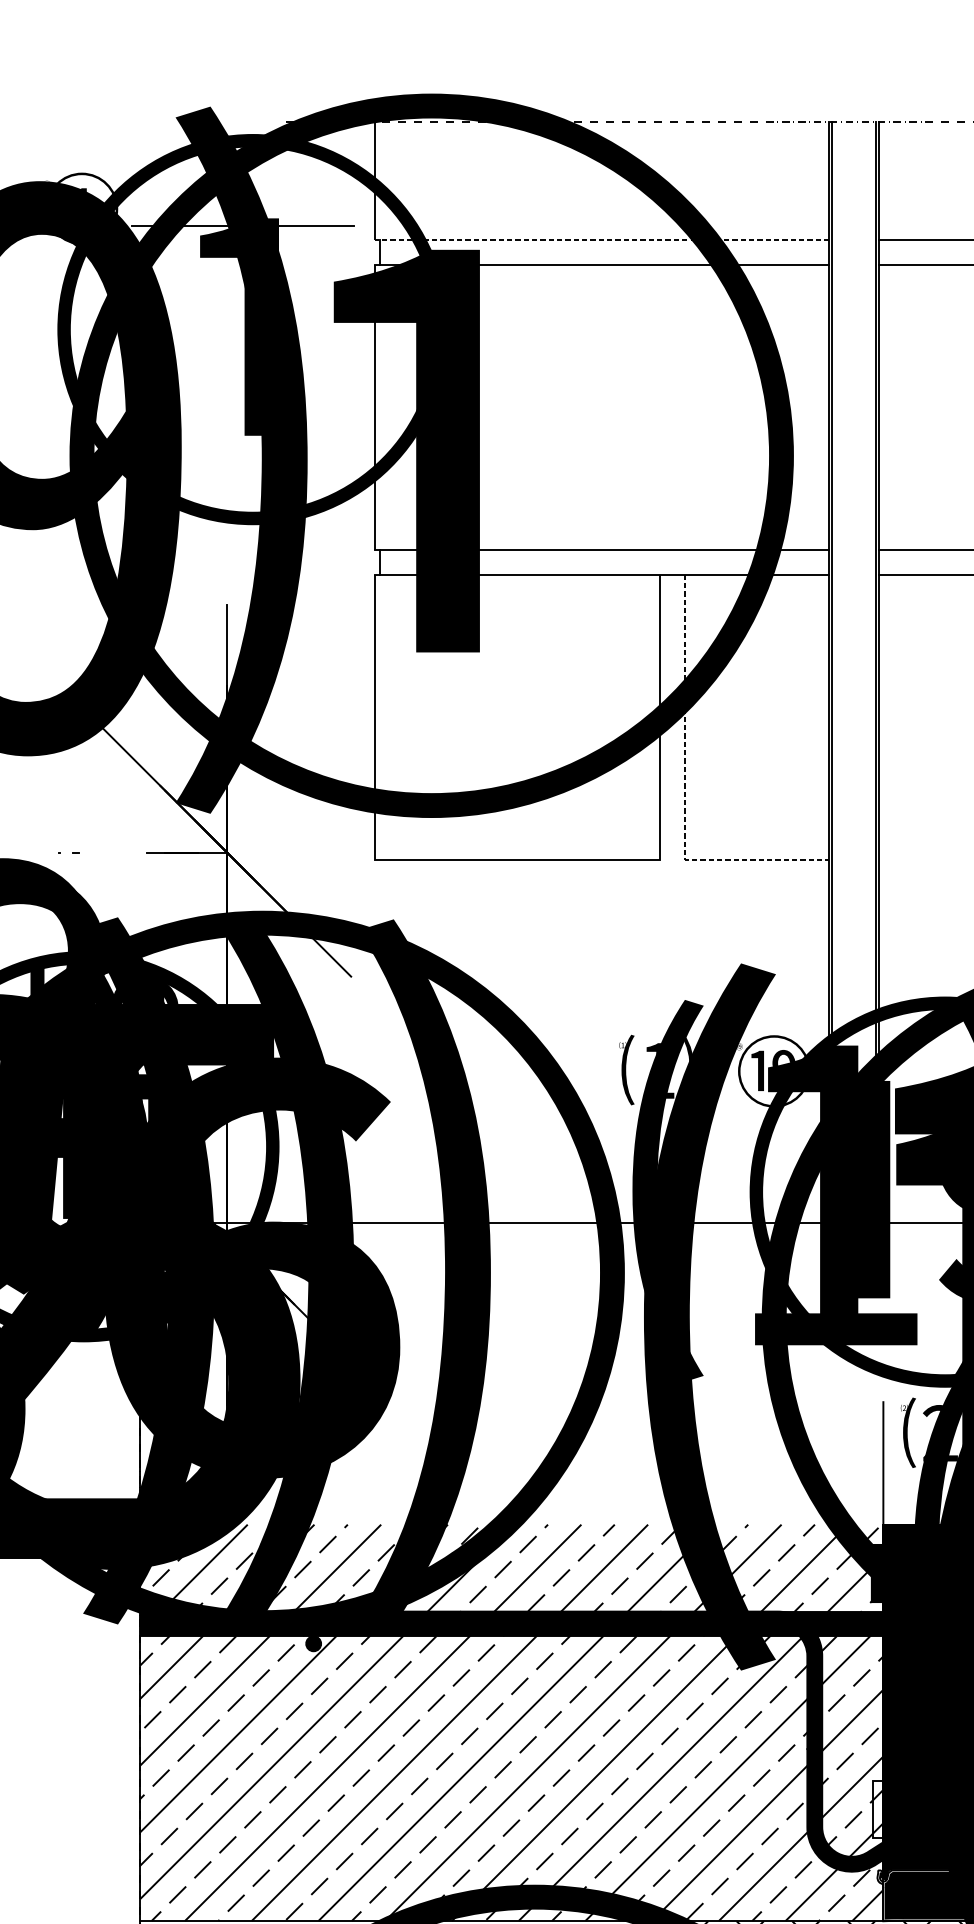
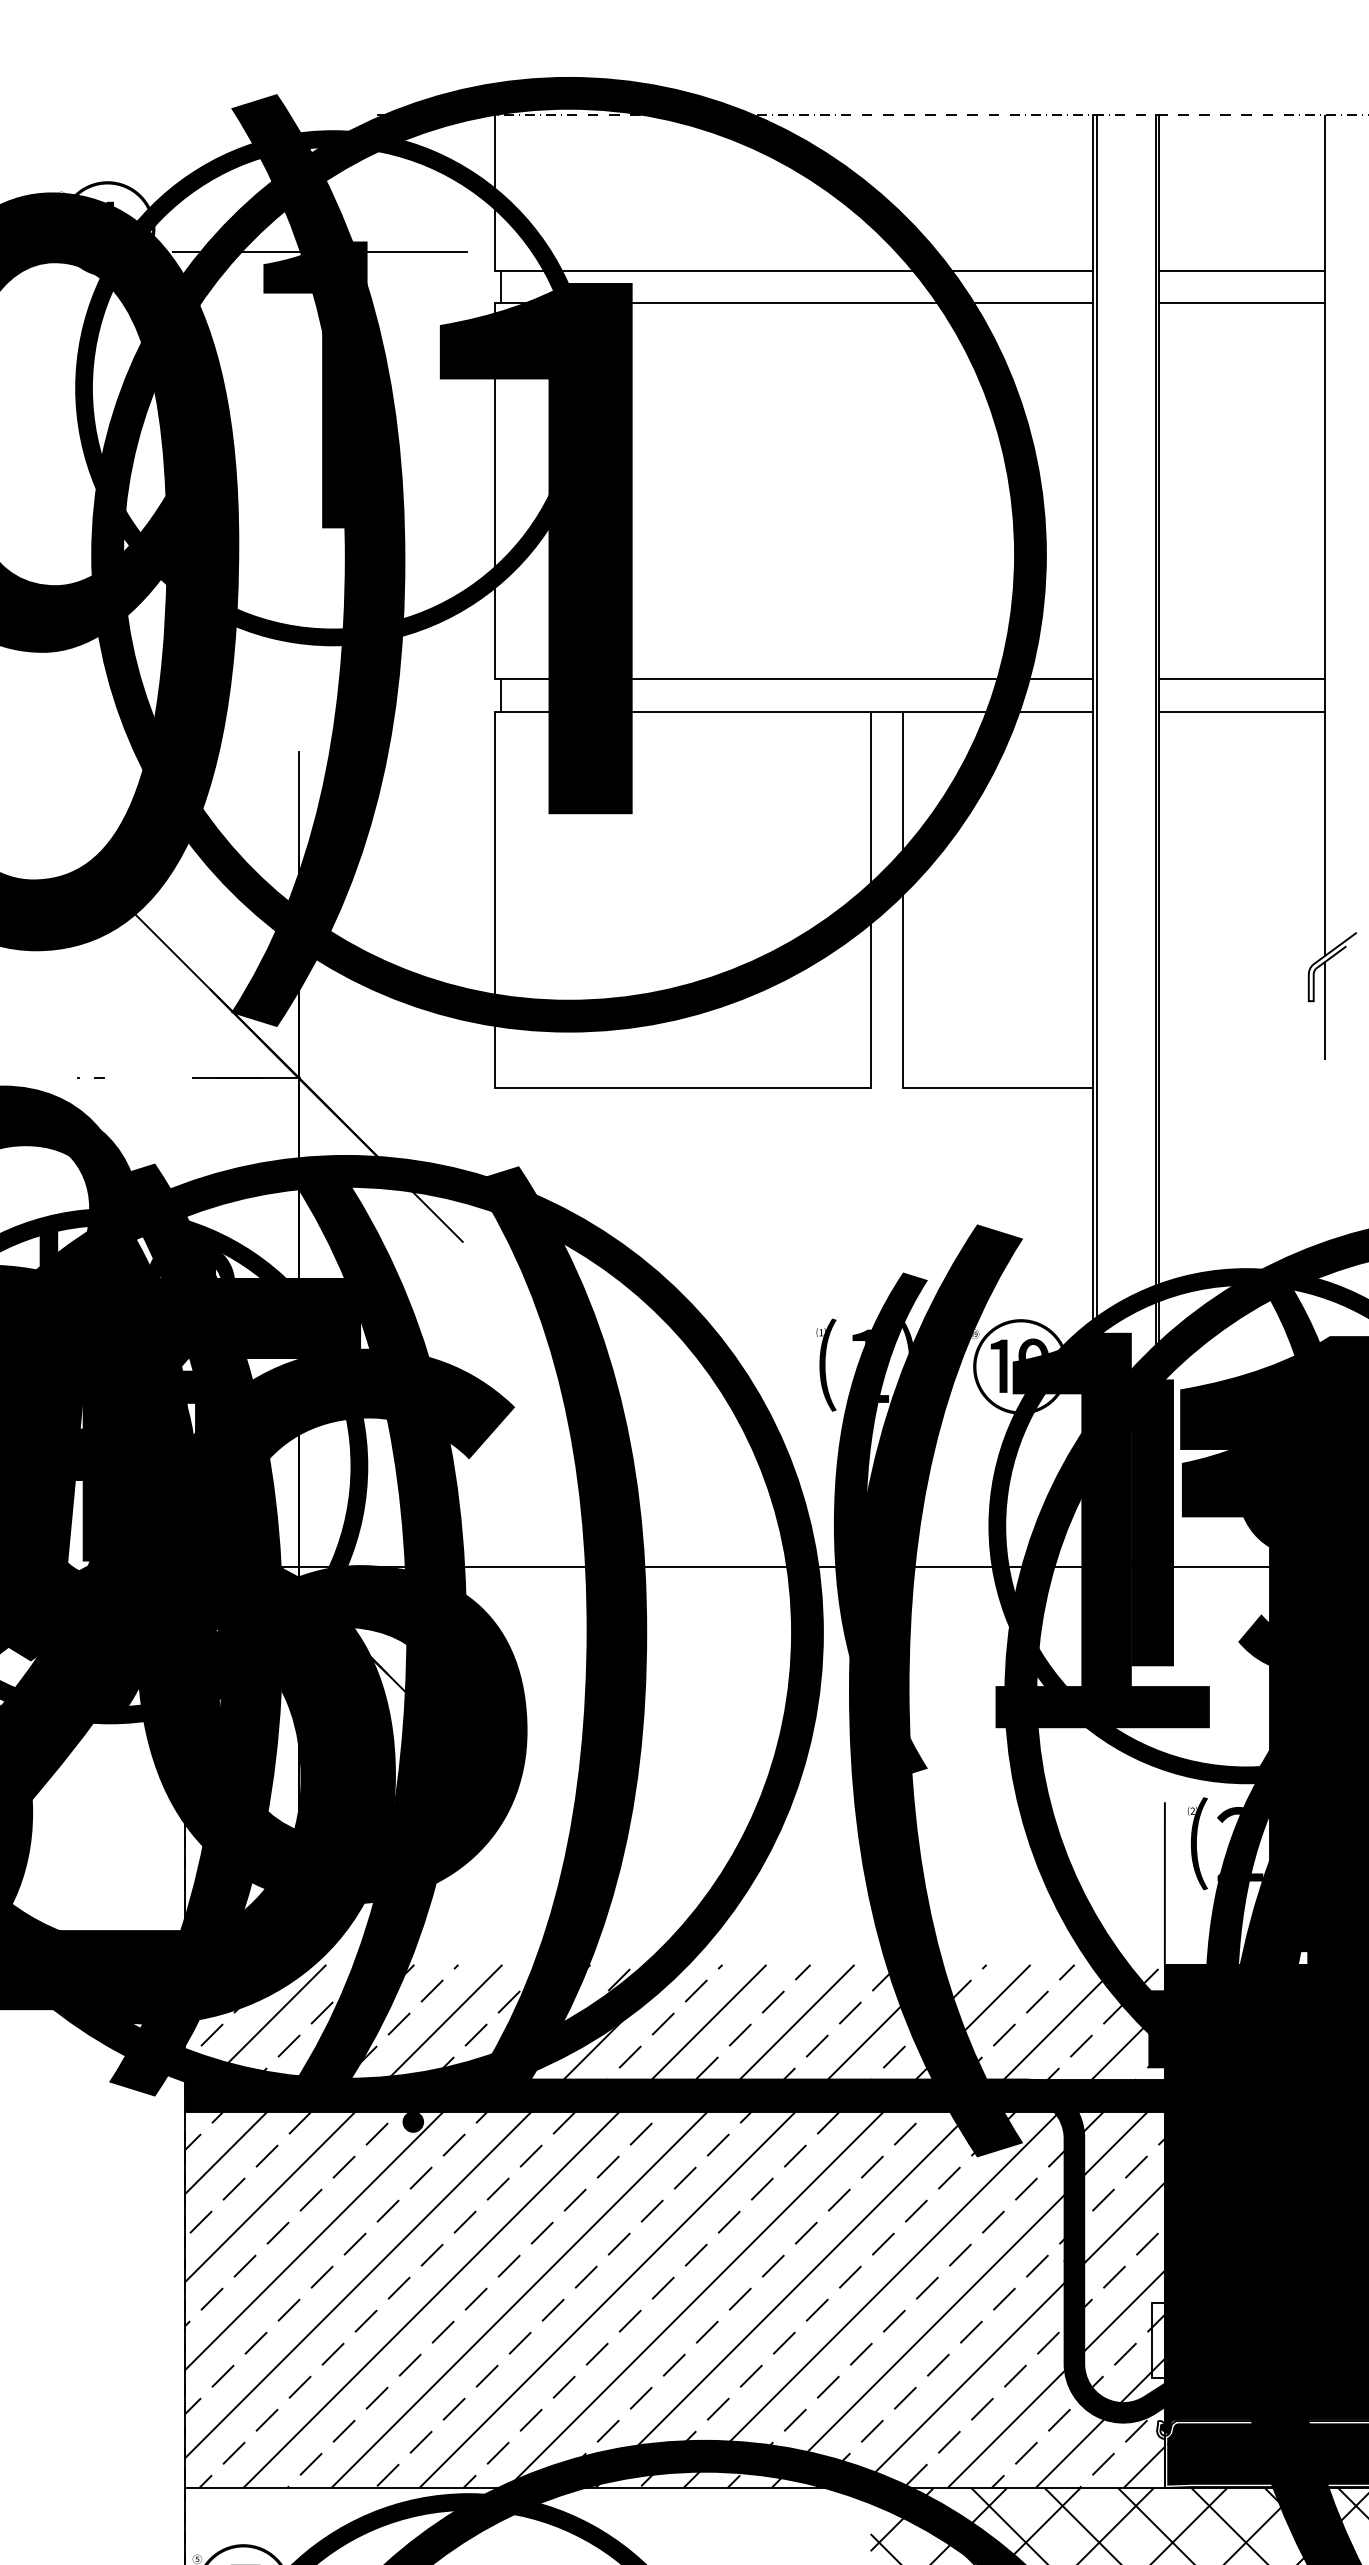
line: (601, 240) -> (793, 270), dashed -> solid
line: (685, 789) -> (903, 995), dashed -> solid

